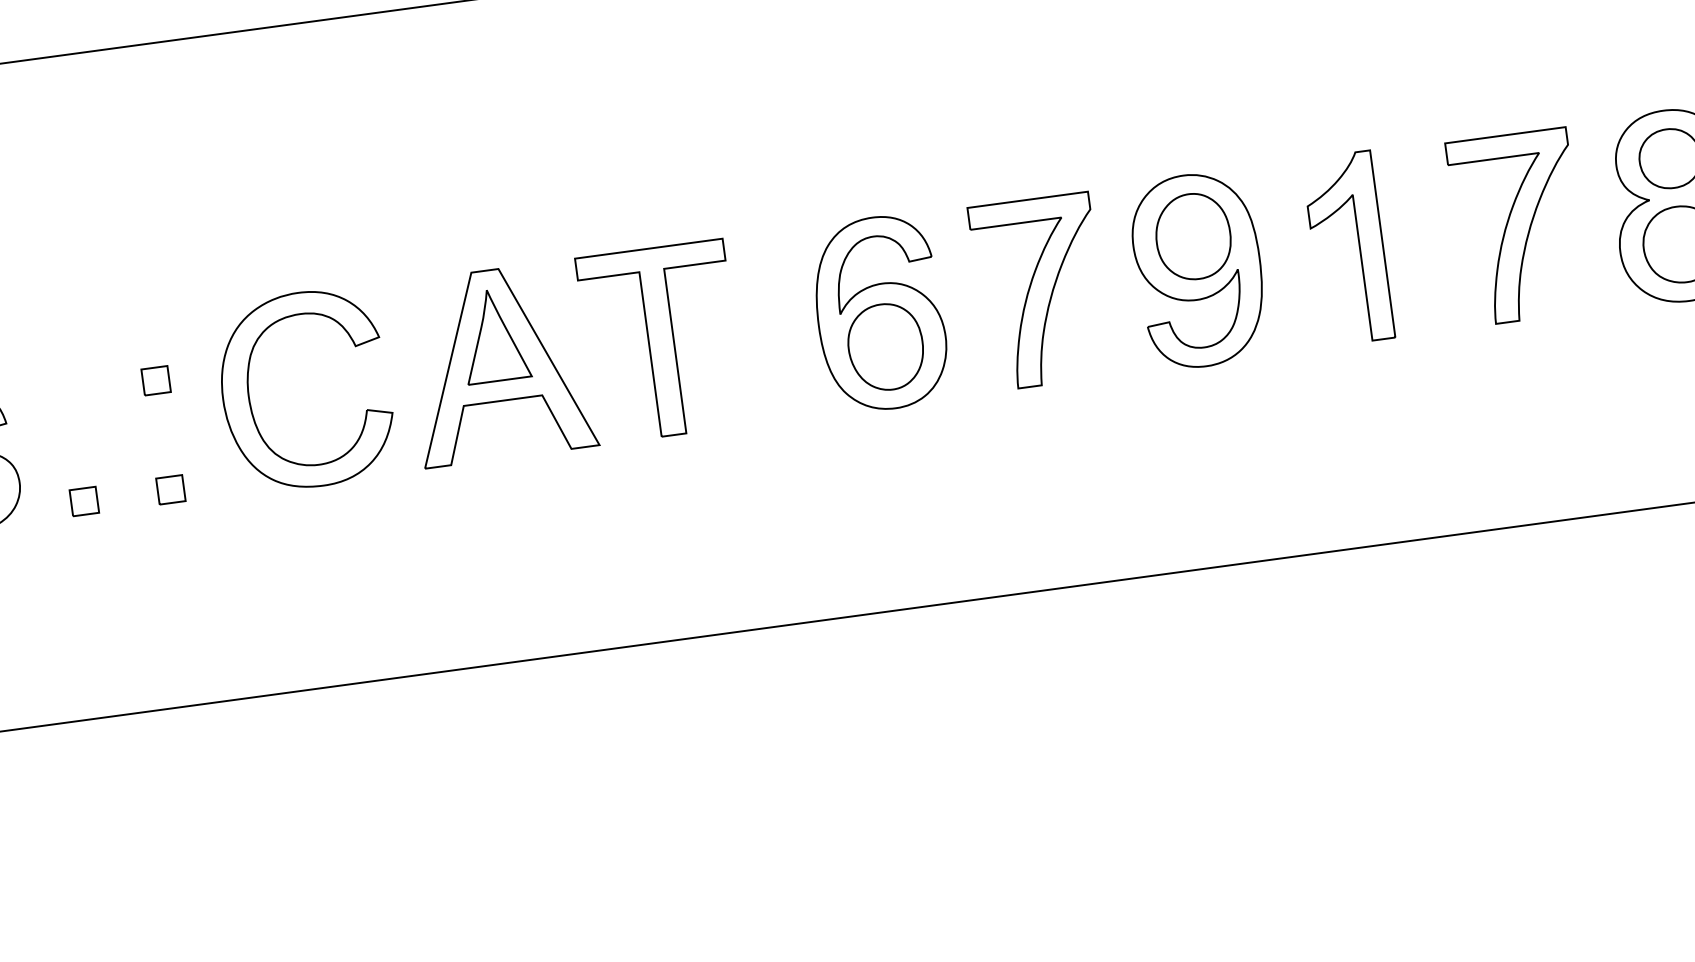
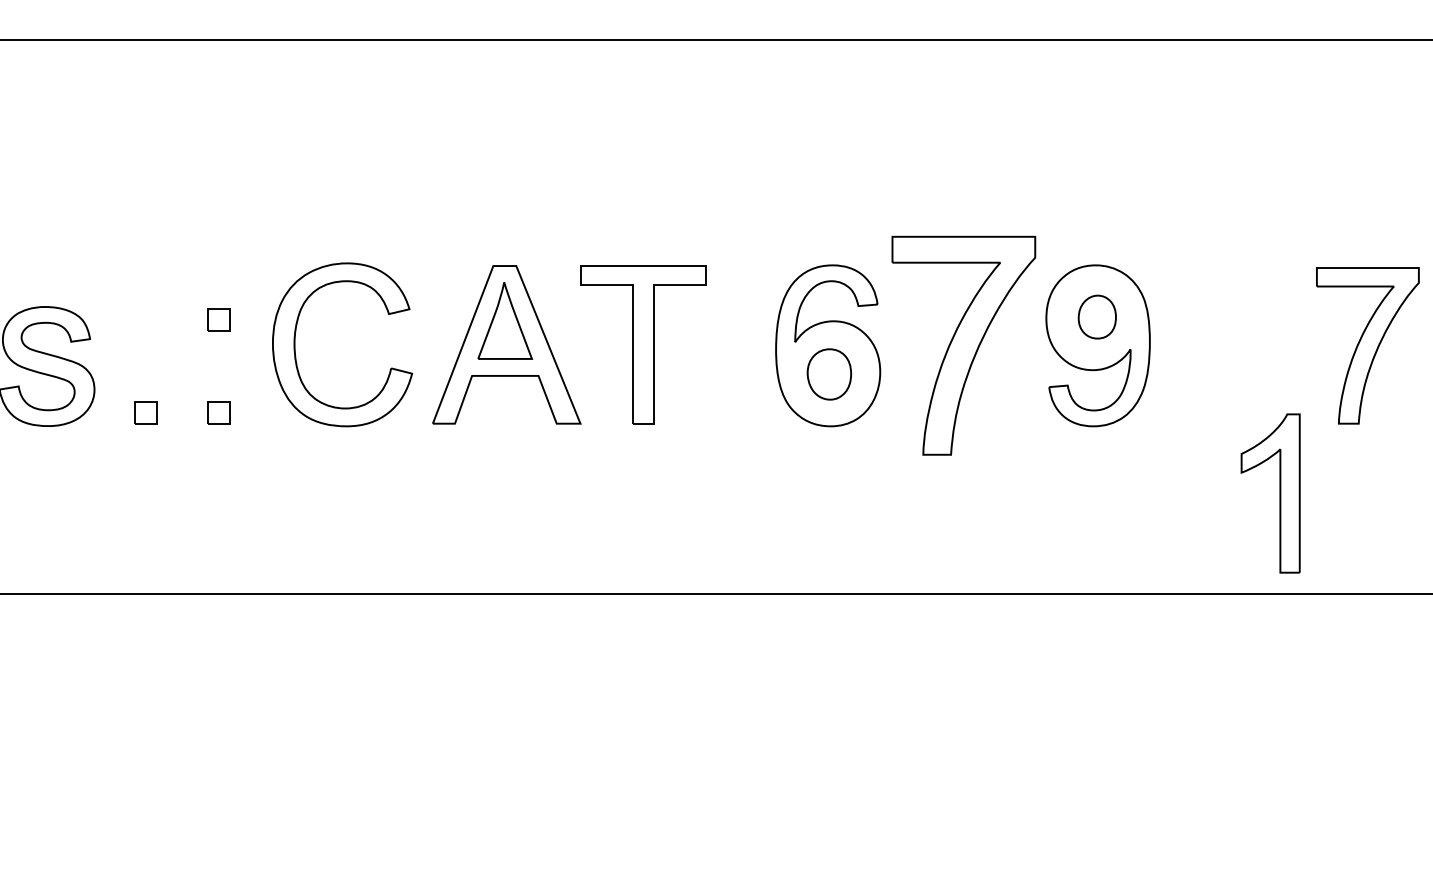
part: (1193, 235) -> (1097, 316), size x0.6
part: (1358, 247) -> (1279, 493), moved
part: (1039, 291) -> (963, 345), size x1.4
part: (886, 347) -> (829, 374), size x0.7

